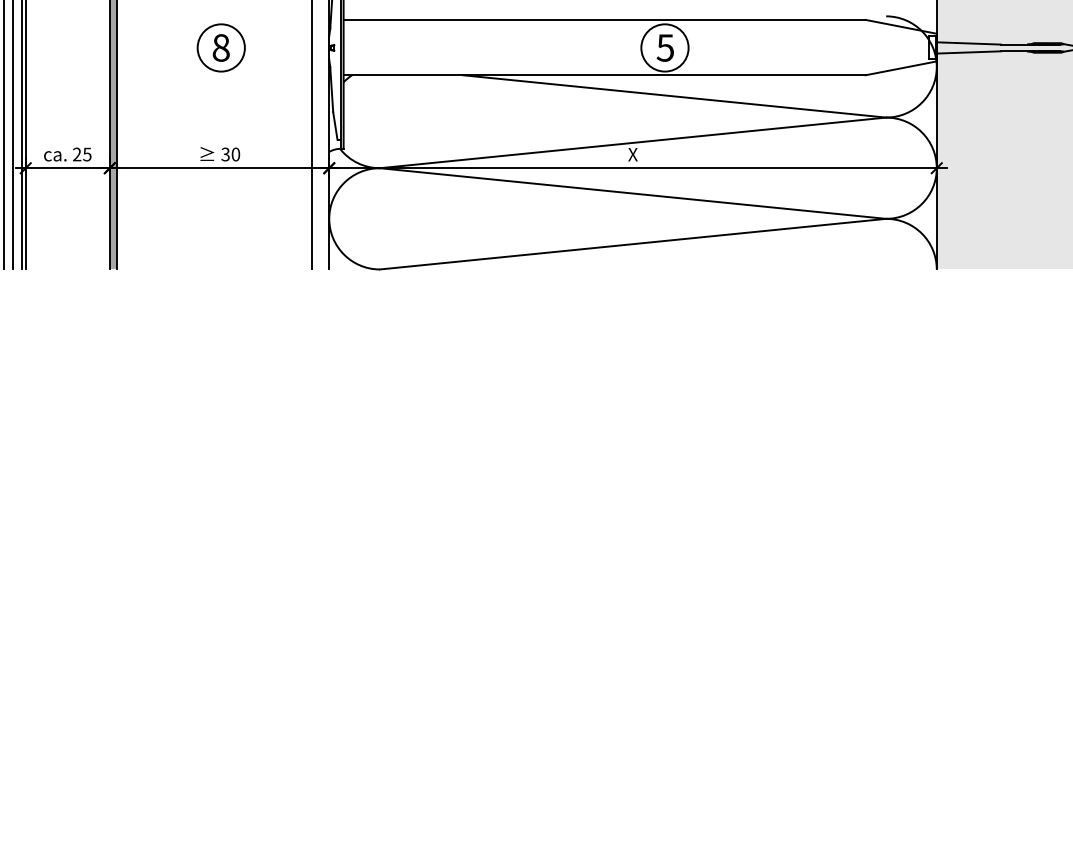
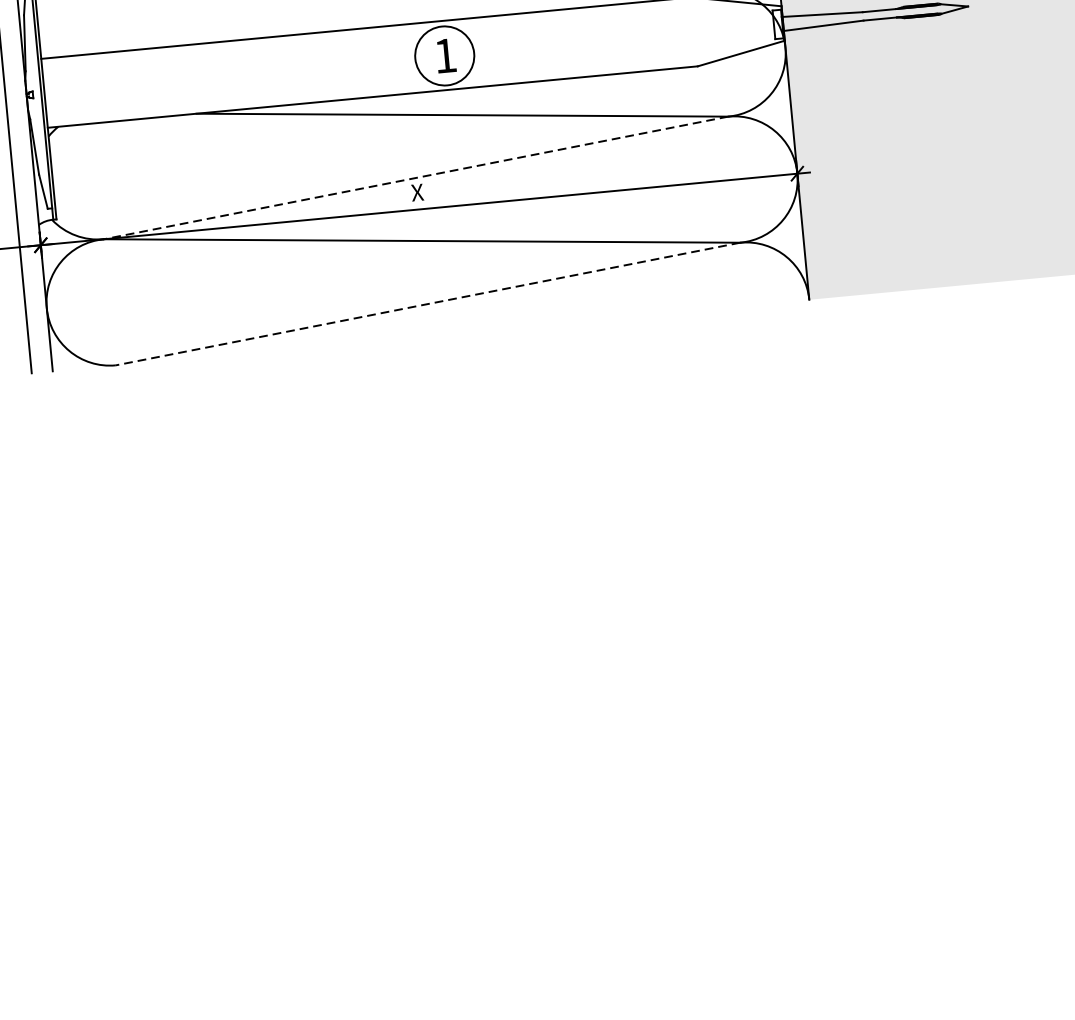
text: (664, 47) -> (444, 55), 5 -> 1
line: (632, 142) -> (415, 177), solid -> dashed
line: (632, 244) -> (427, 304), solid -> dashed

